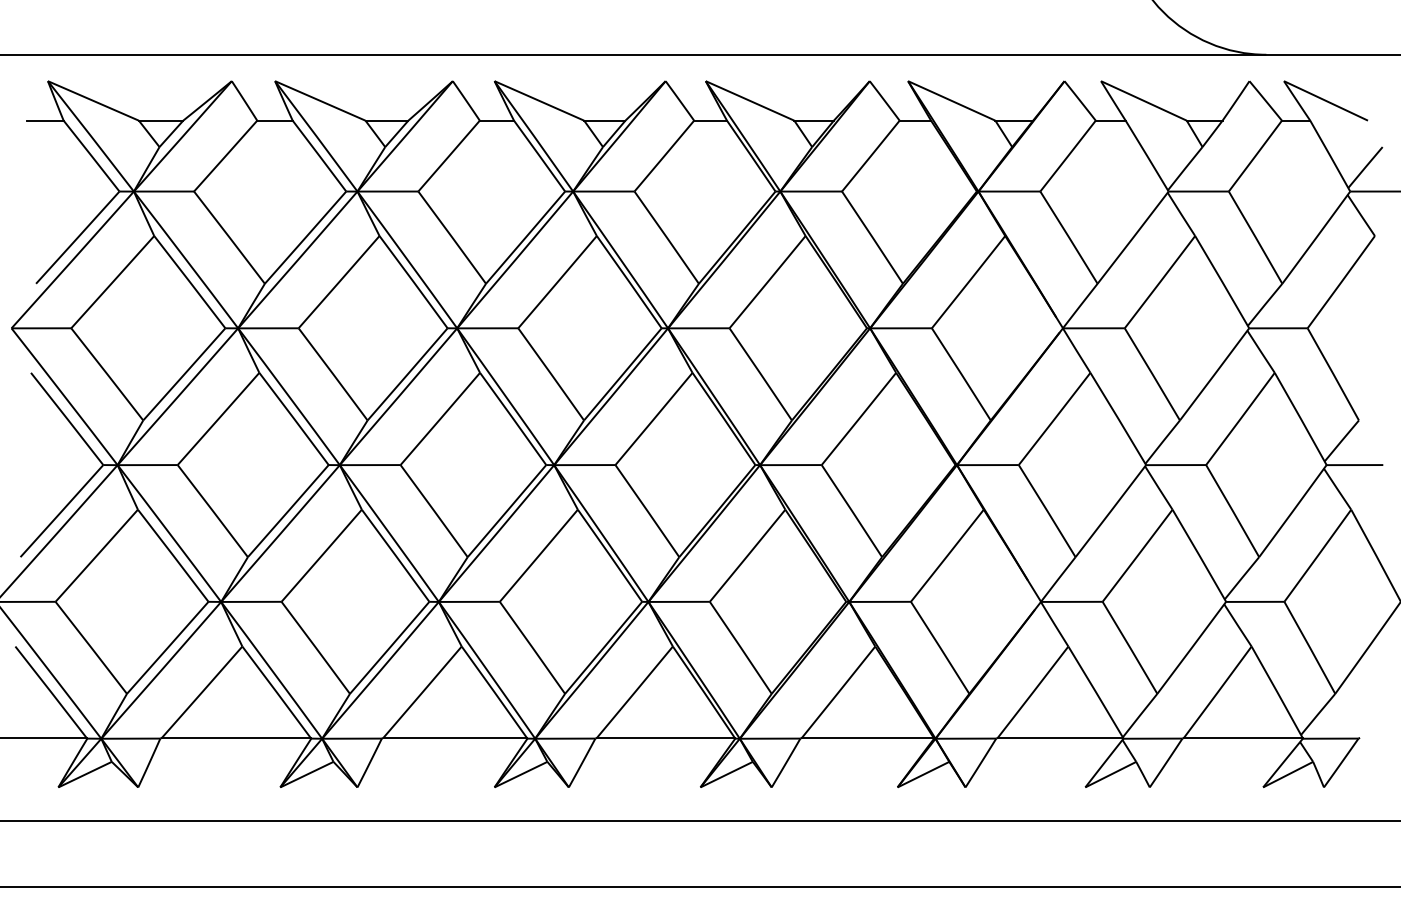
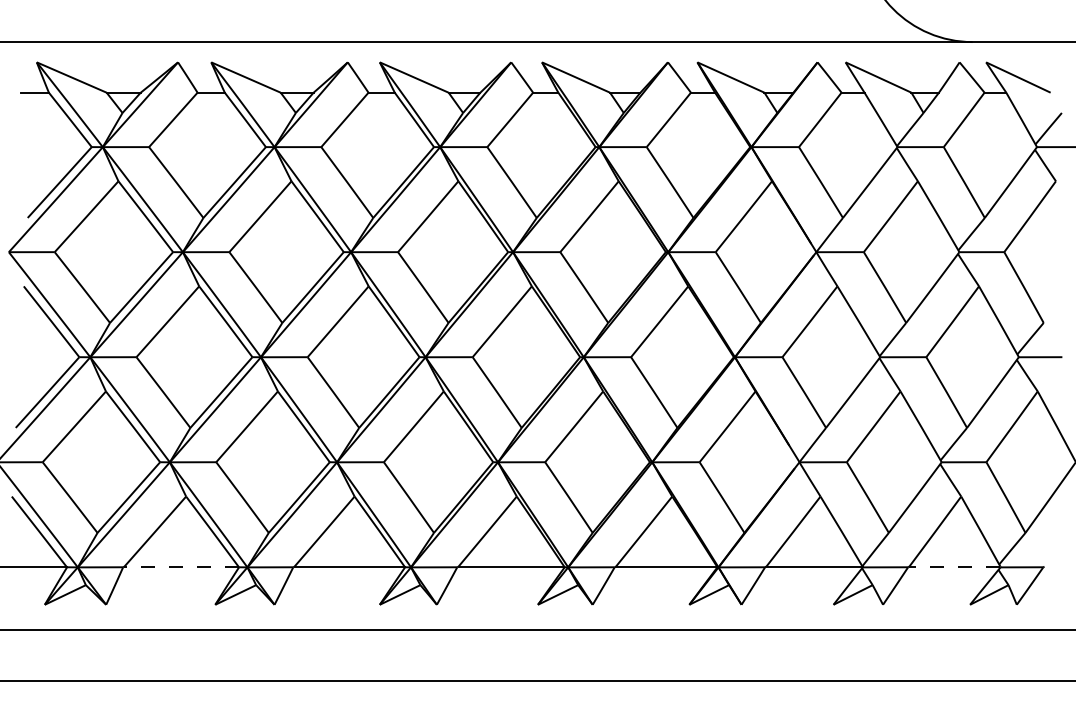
line: (235, 737) -> (180, 566), solid -> dashed
line: (1242, 737) -> (954, 566), solid -> dashed

